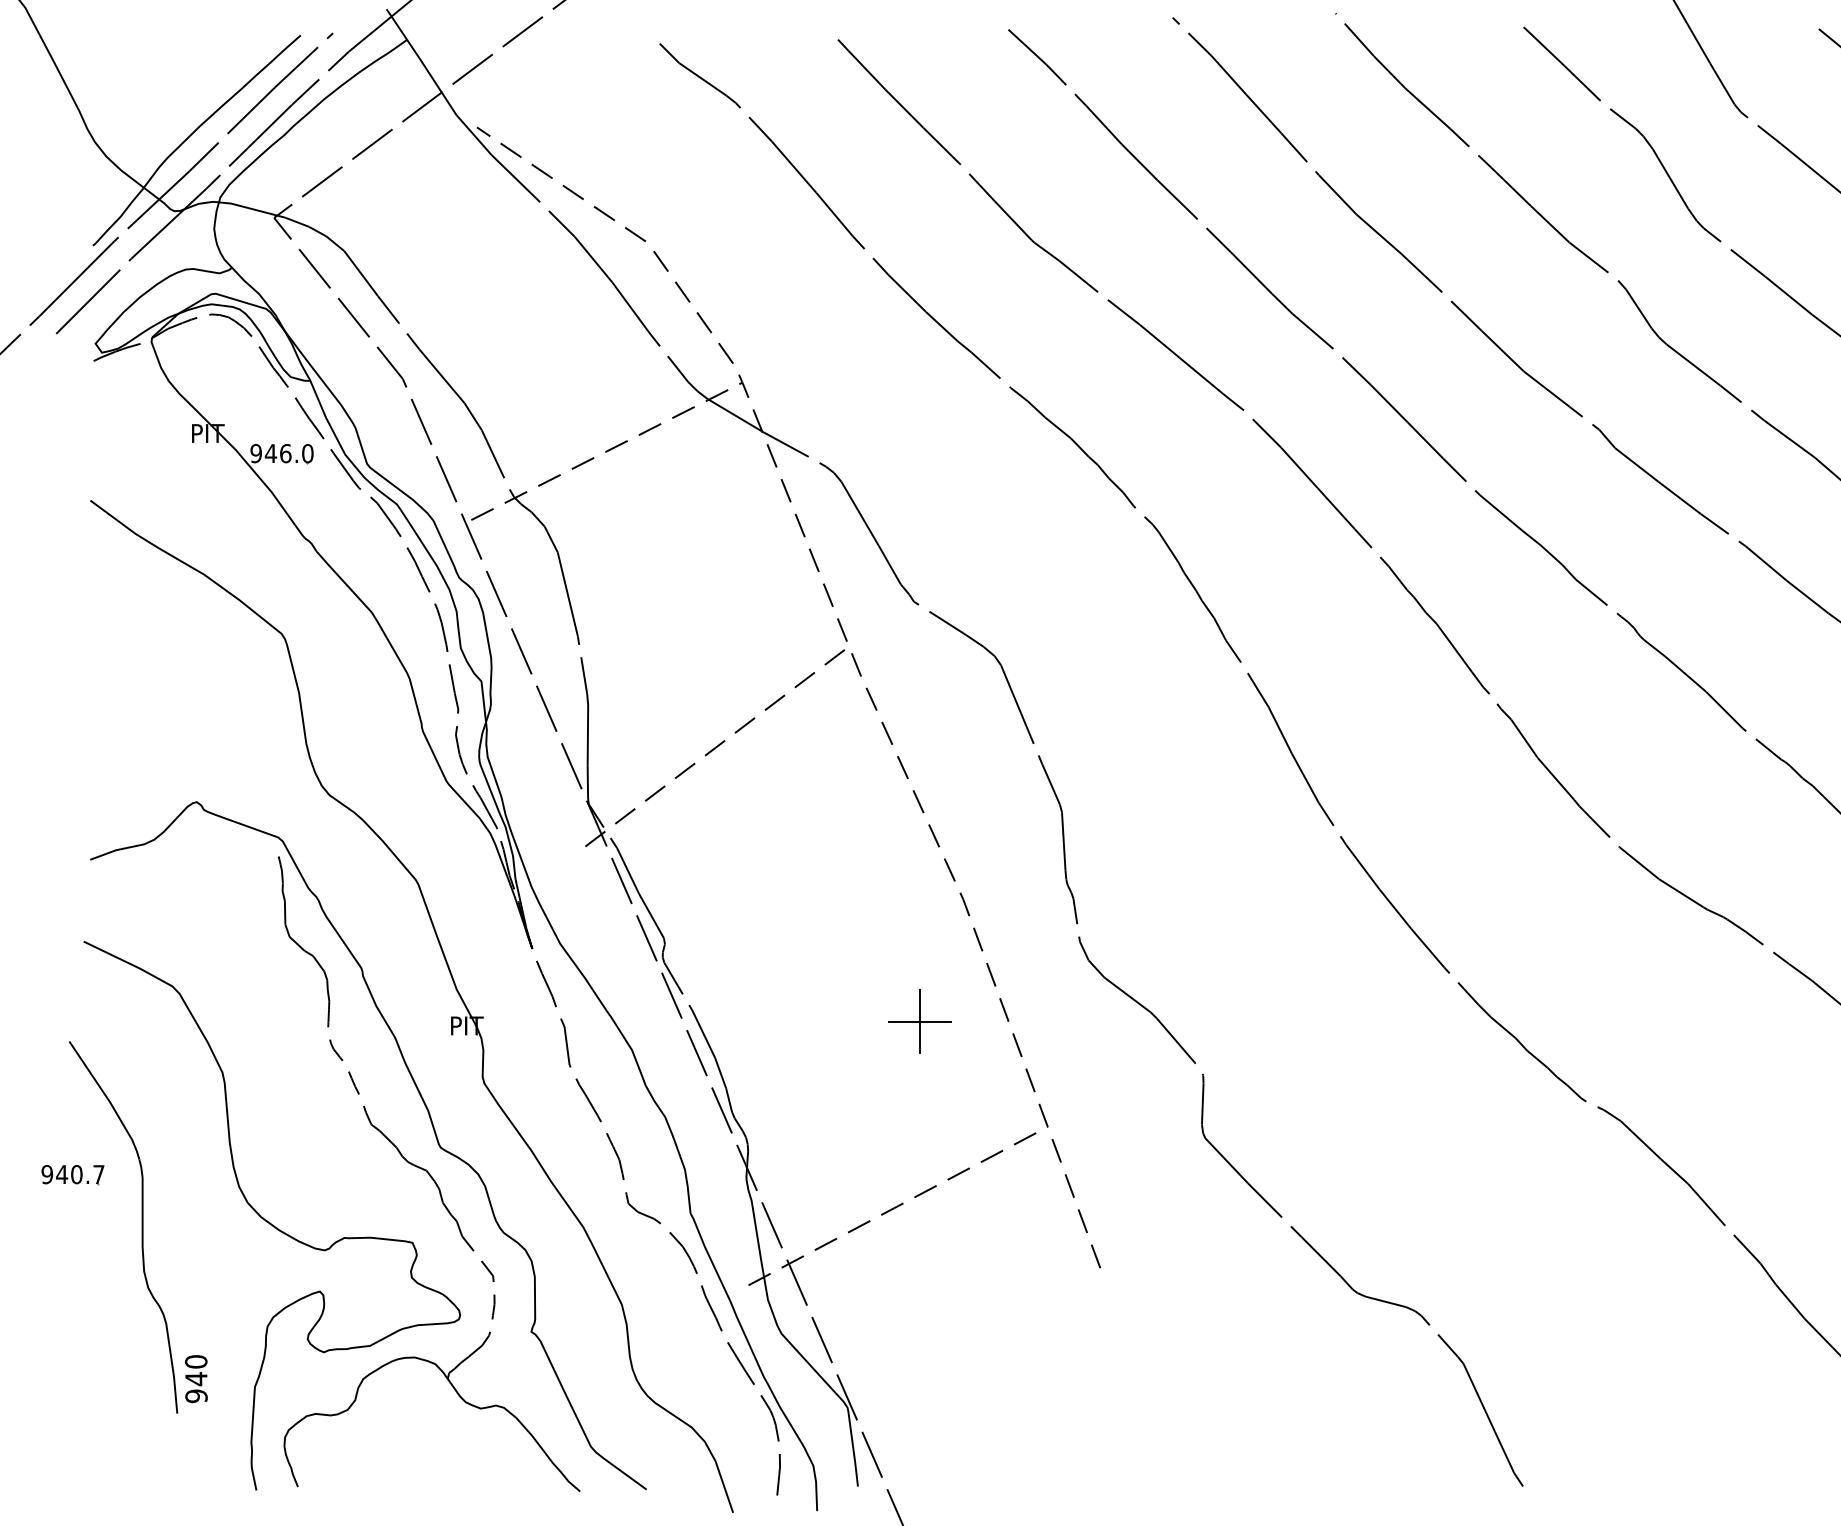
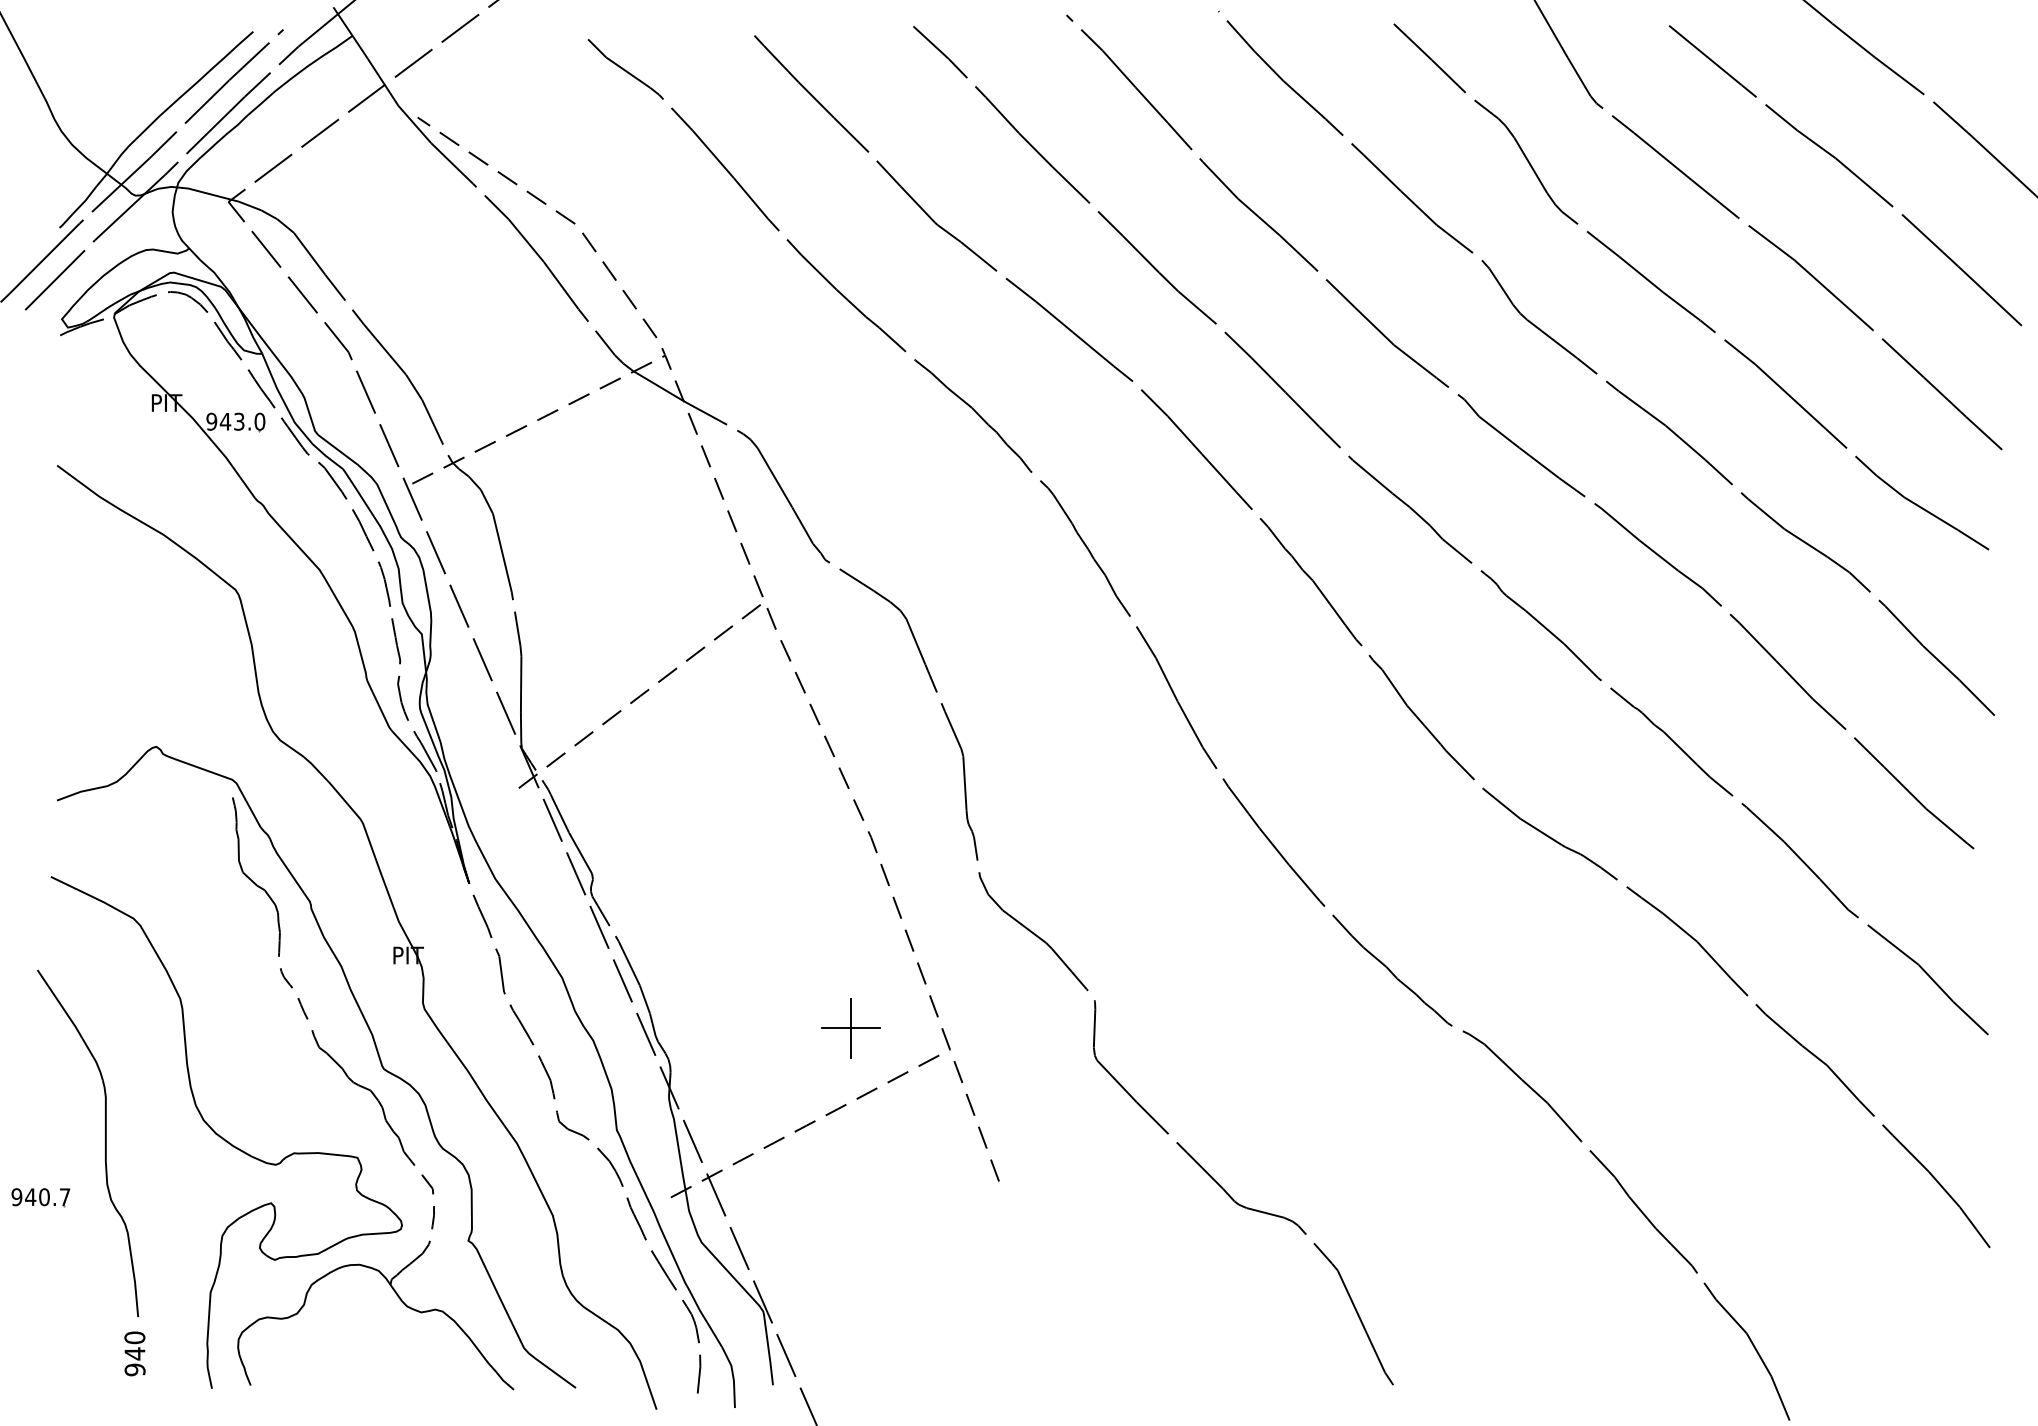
text: (285, 453) -> (239, 421), 946.0 -> 943.0
part: (919, 1021) -> (850, 1028), moved
part: (72, 1174) -> (40, 1197), moved
text: (195, 1378) -> (134, 1353), moved

